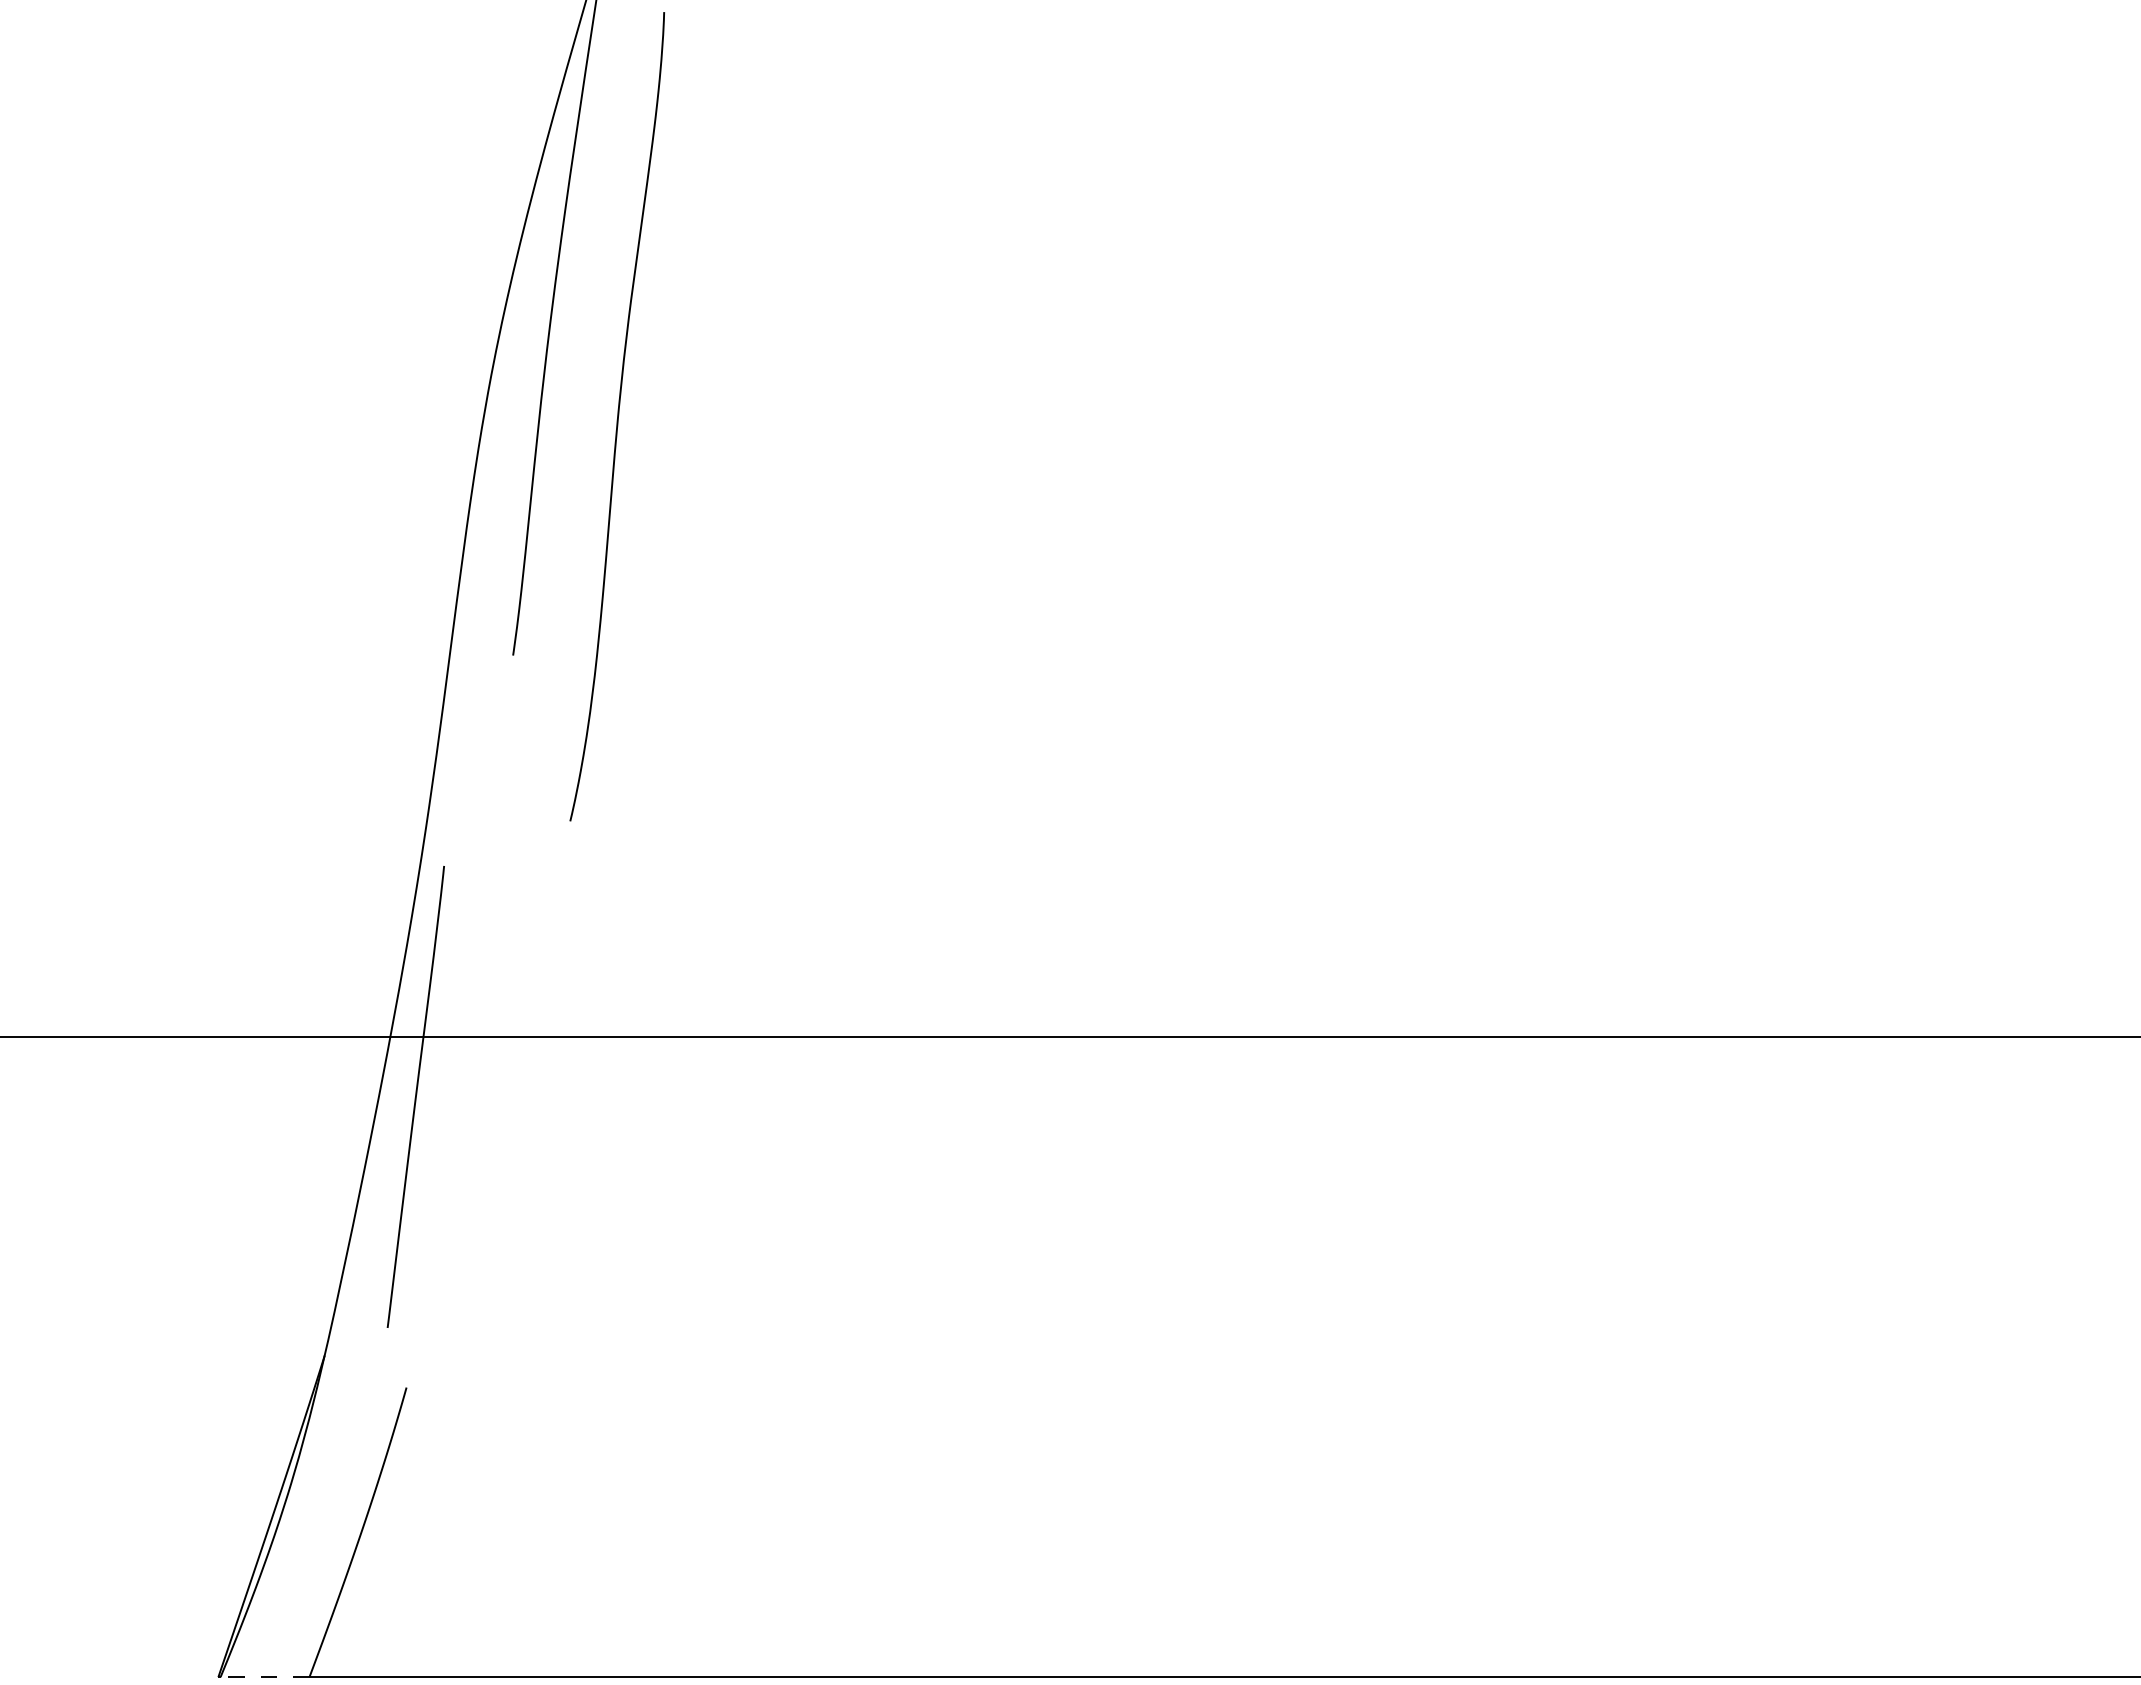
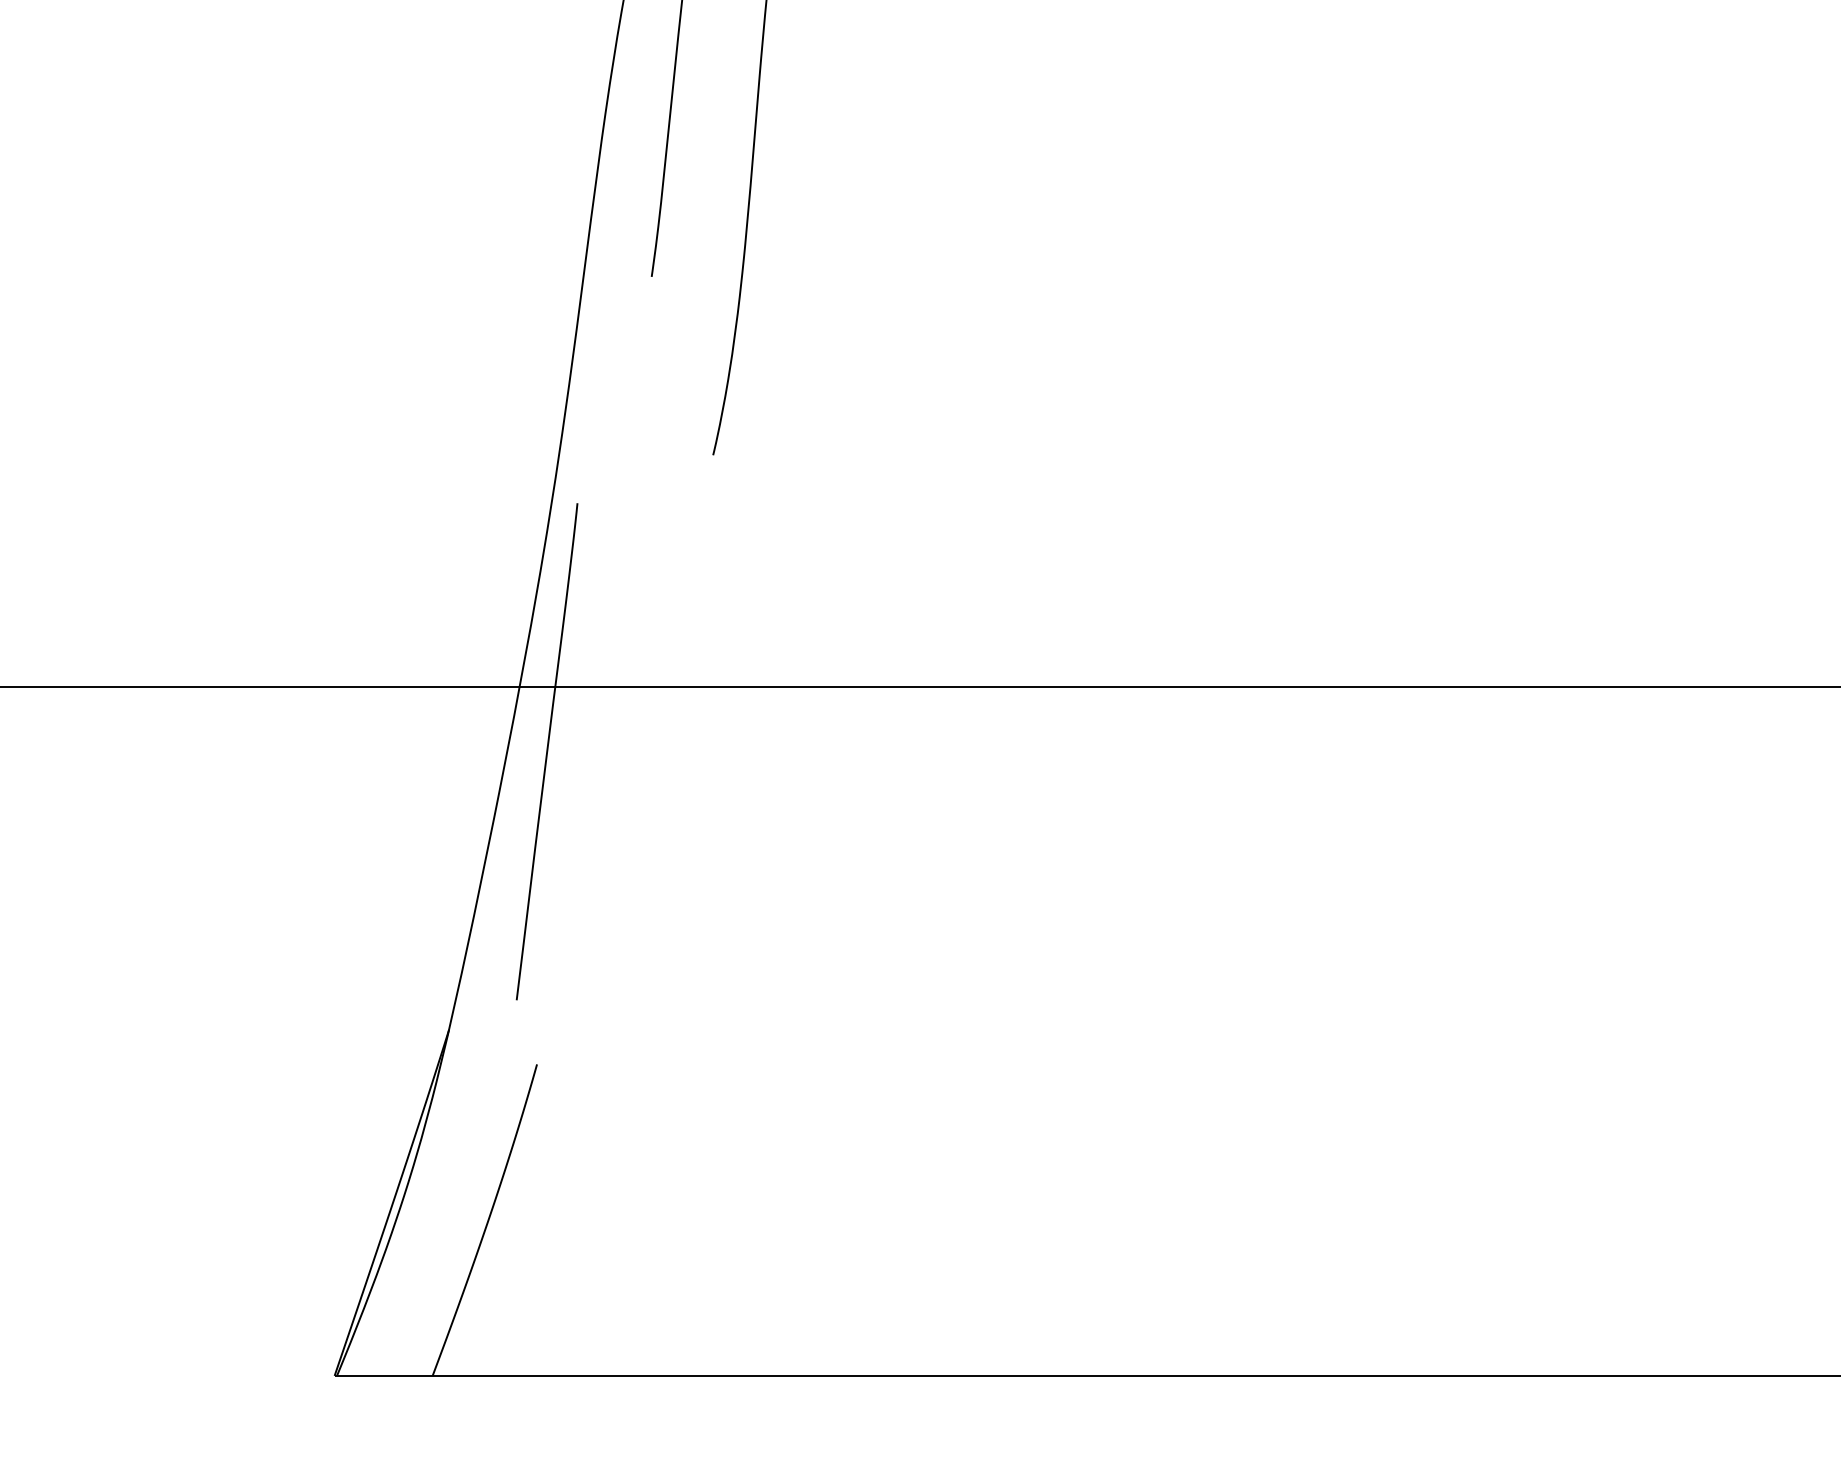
line: (264, 1677) -> (384, 1376), dashed -> solid

